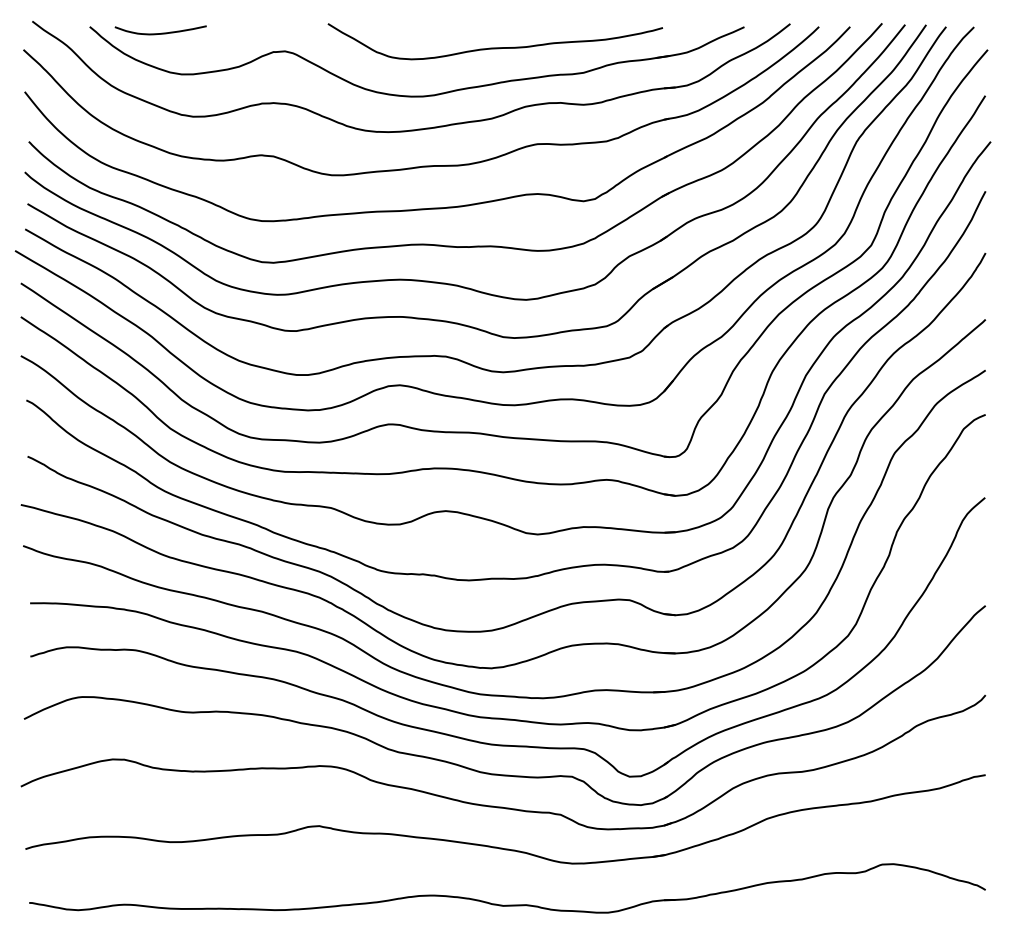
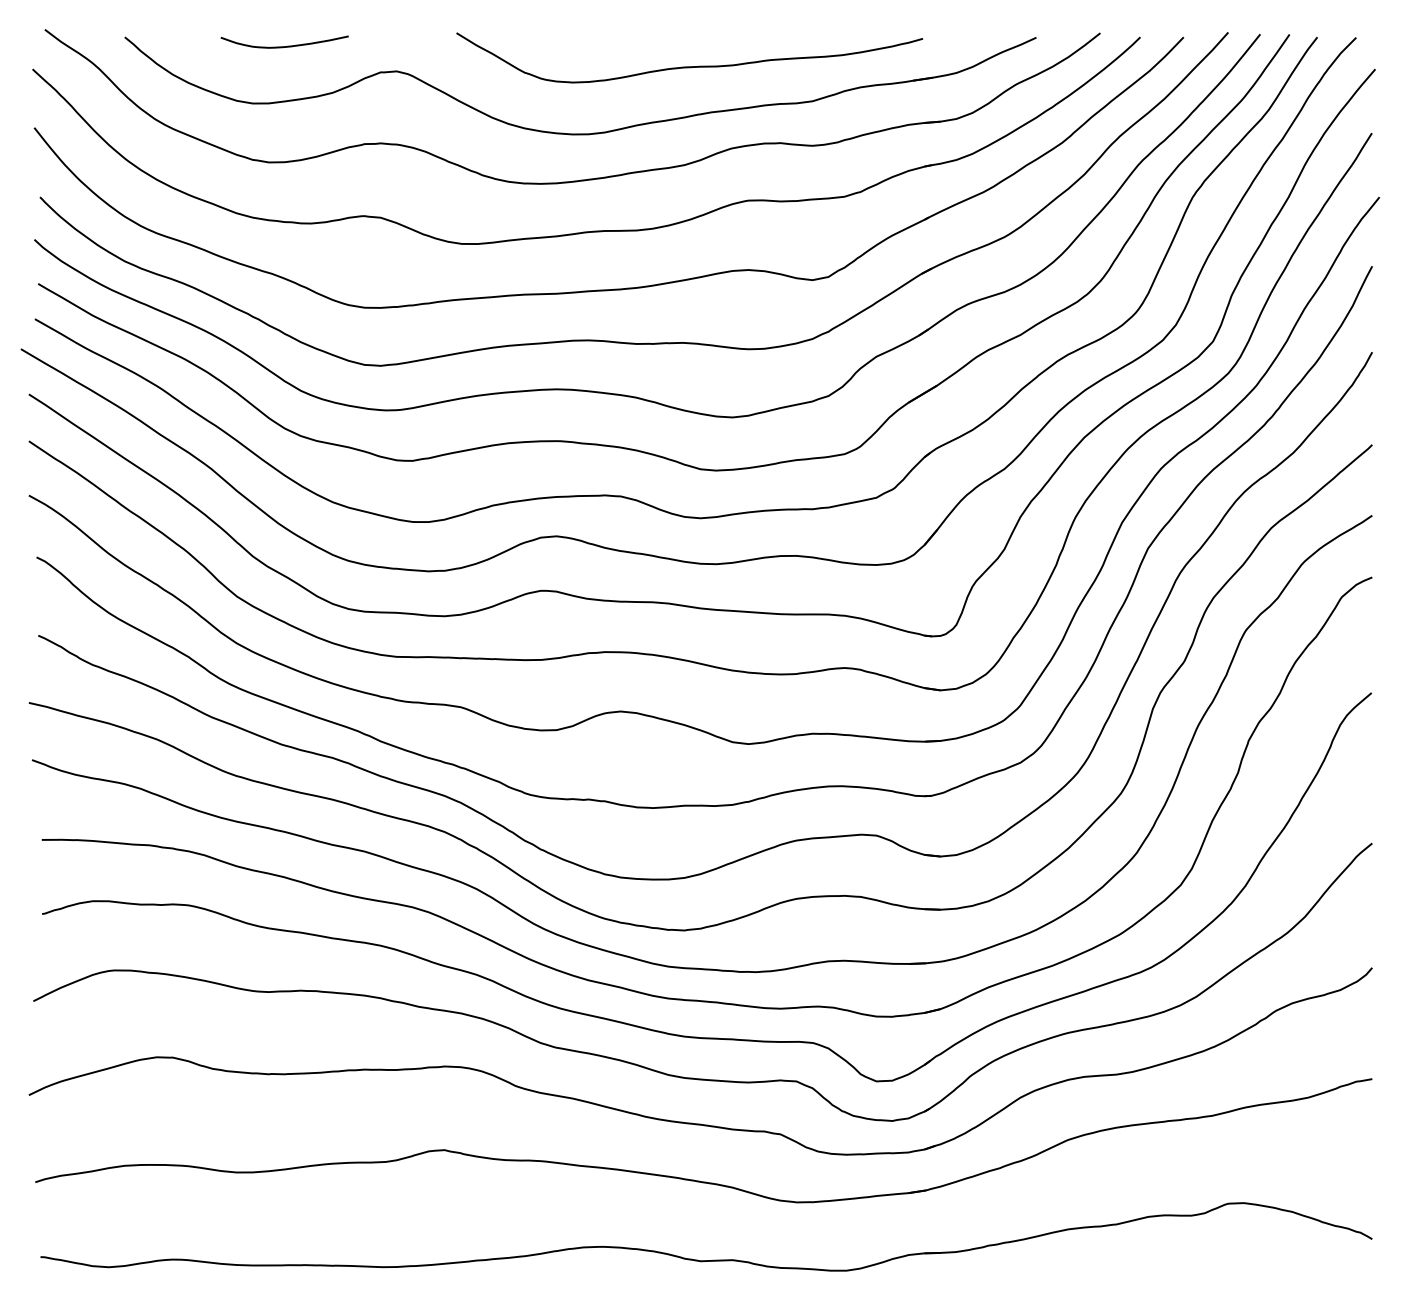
curve: (162, 32) -> (287, 45), moved

